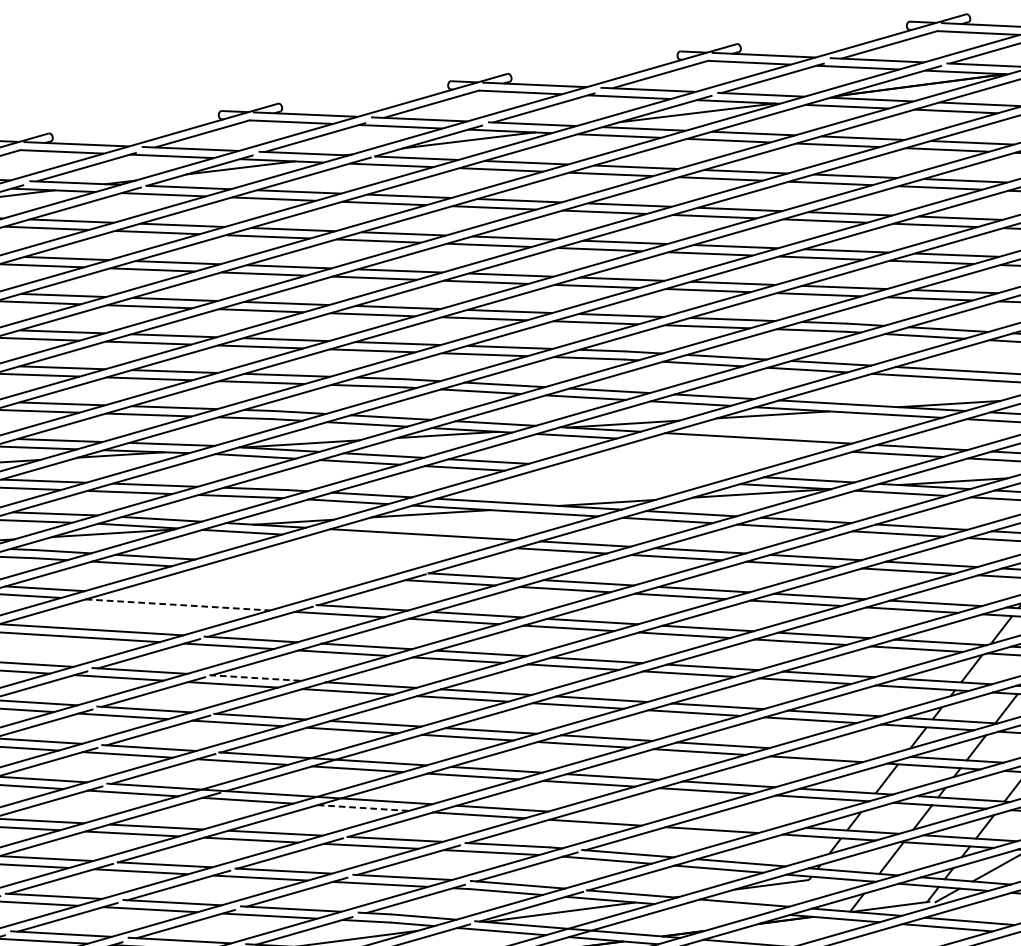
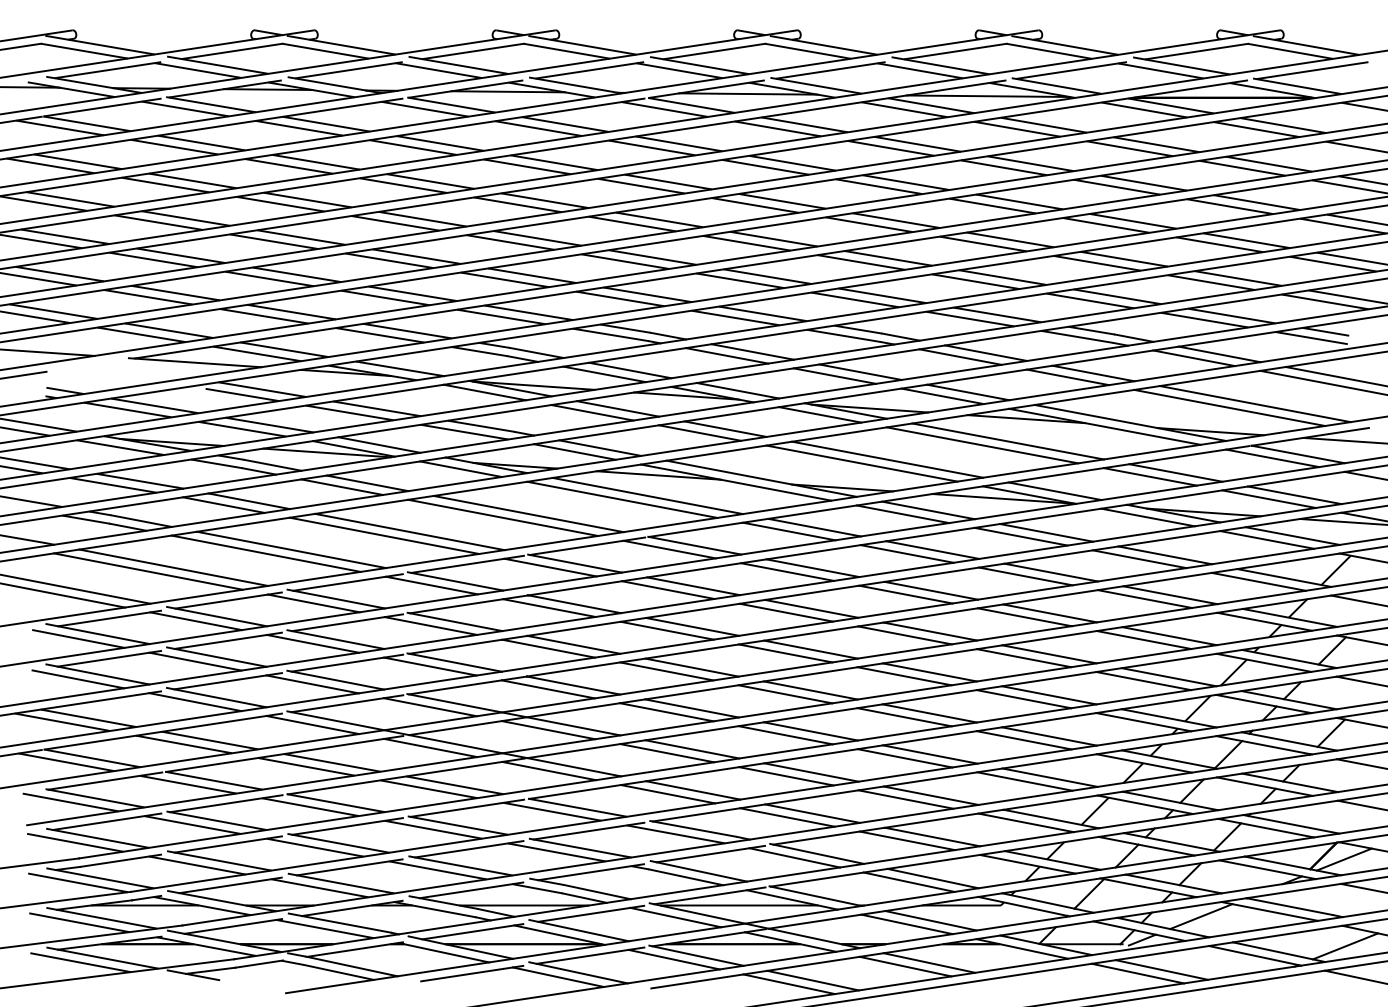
line: (734, 445) -> (982, 445), added
line: (646, 470) -> (887, 459), added
line: (622, 477) -> (861, 463), added
line: (399, 541) -> (622, 499), added
line: (311, 565) -> (528, 513), added
line: (288, 572) -> (503, 517), added
line: (201, 597) -> (409, 531), added
line: (178, 604) -> (385, 535), dashed -> solid
line: (256, 678) -> (455, 622), dashed -> solid
line: (839, 752) -> (1049, 777), added
line: (363, 808) -> (549, 771), dashed -> solid
line: (618, 815) -> (812, 813), added
line: (735, 822) -> (932, 836), added
line: (721, 909) -> (906, 924), added

